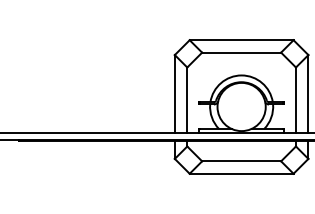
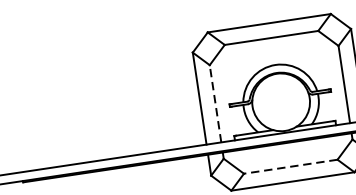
line: (187, 100) -> (215, 104), solid -> dashed
line: (241, 161) -> (290, 166), solid -> dashed

